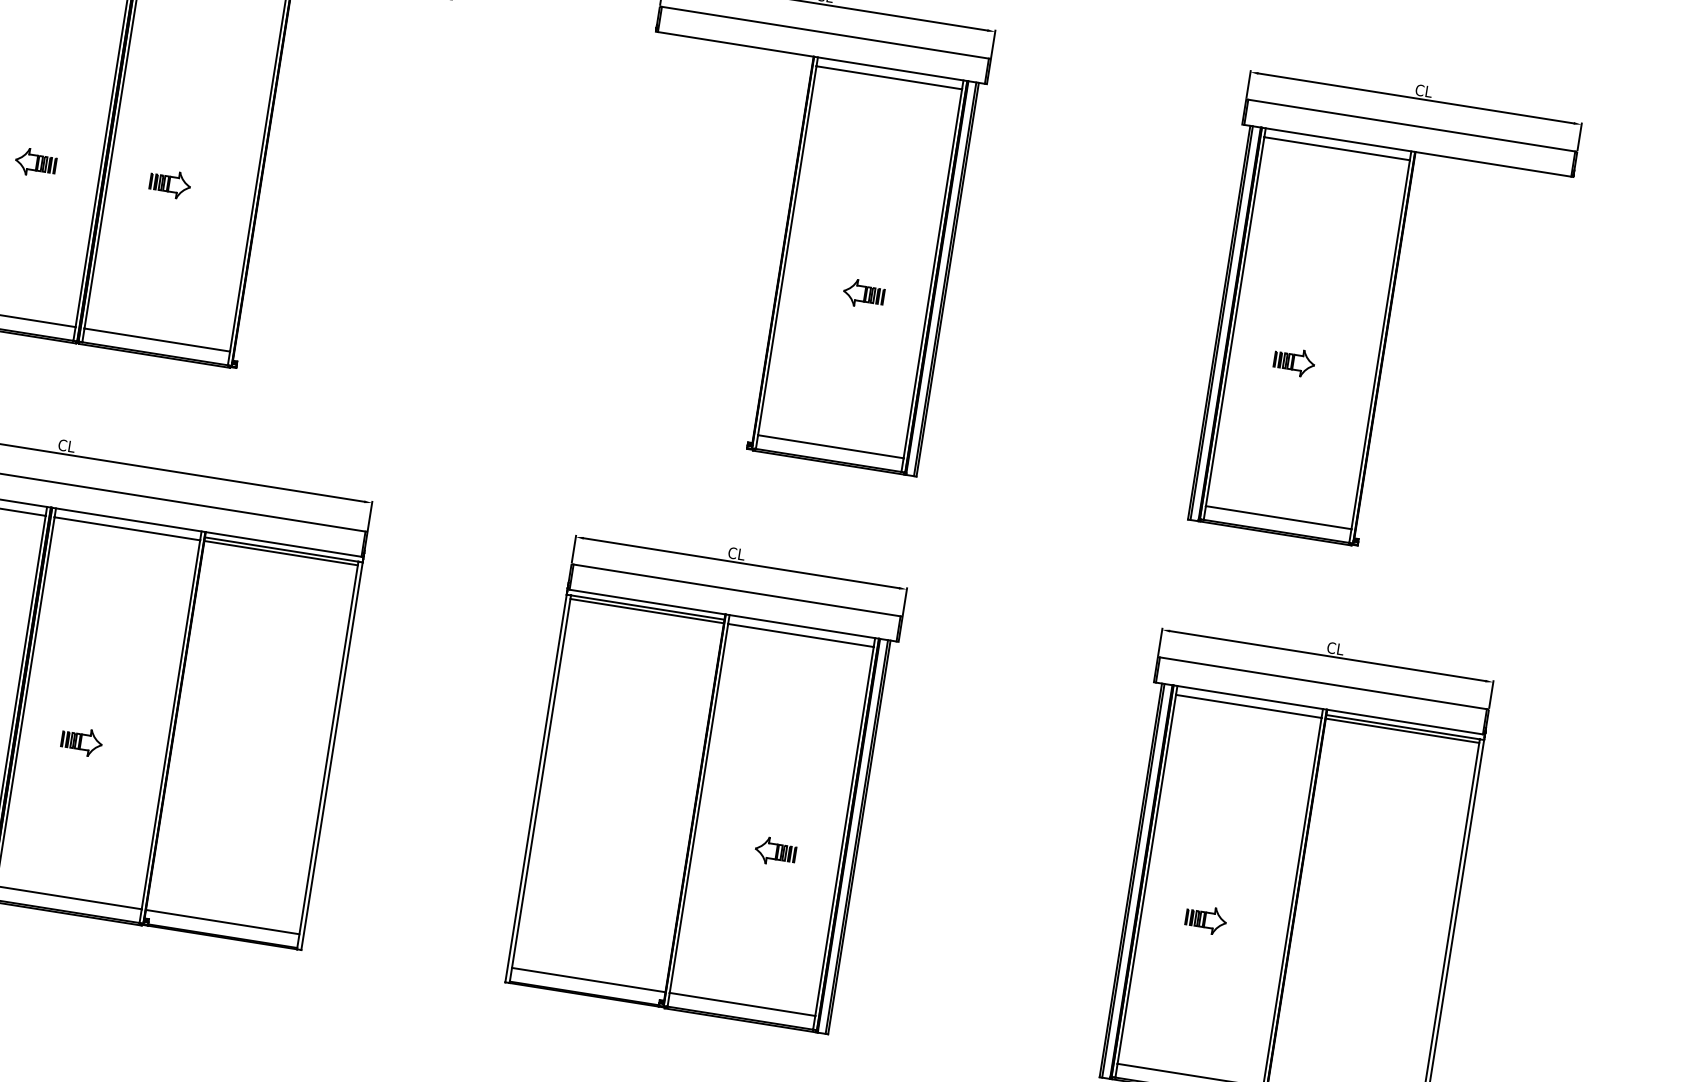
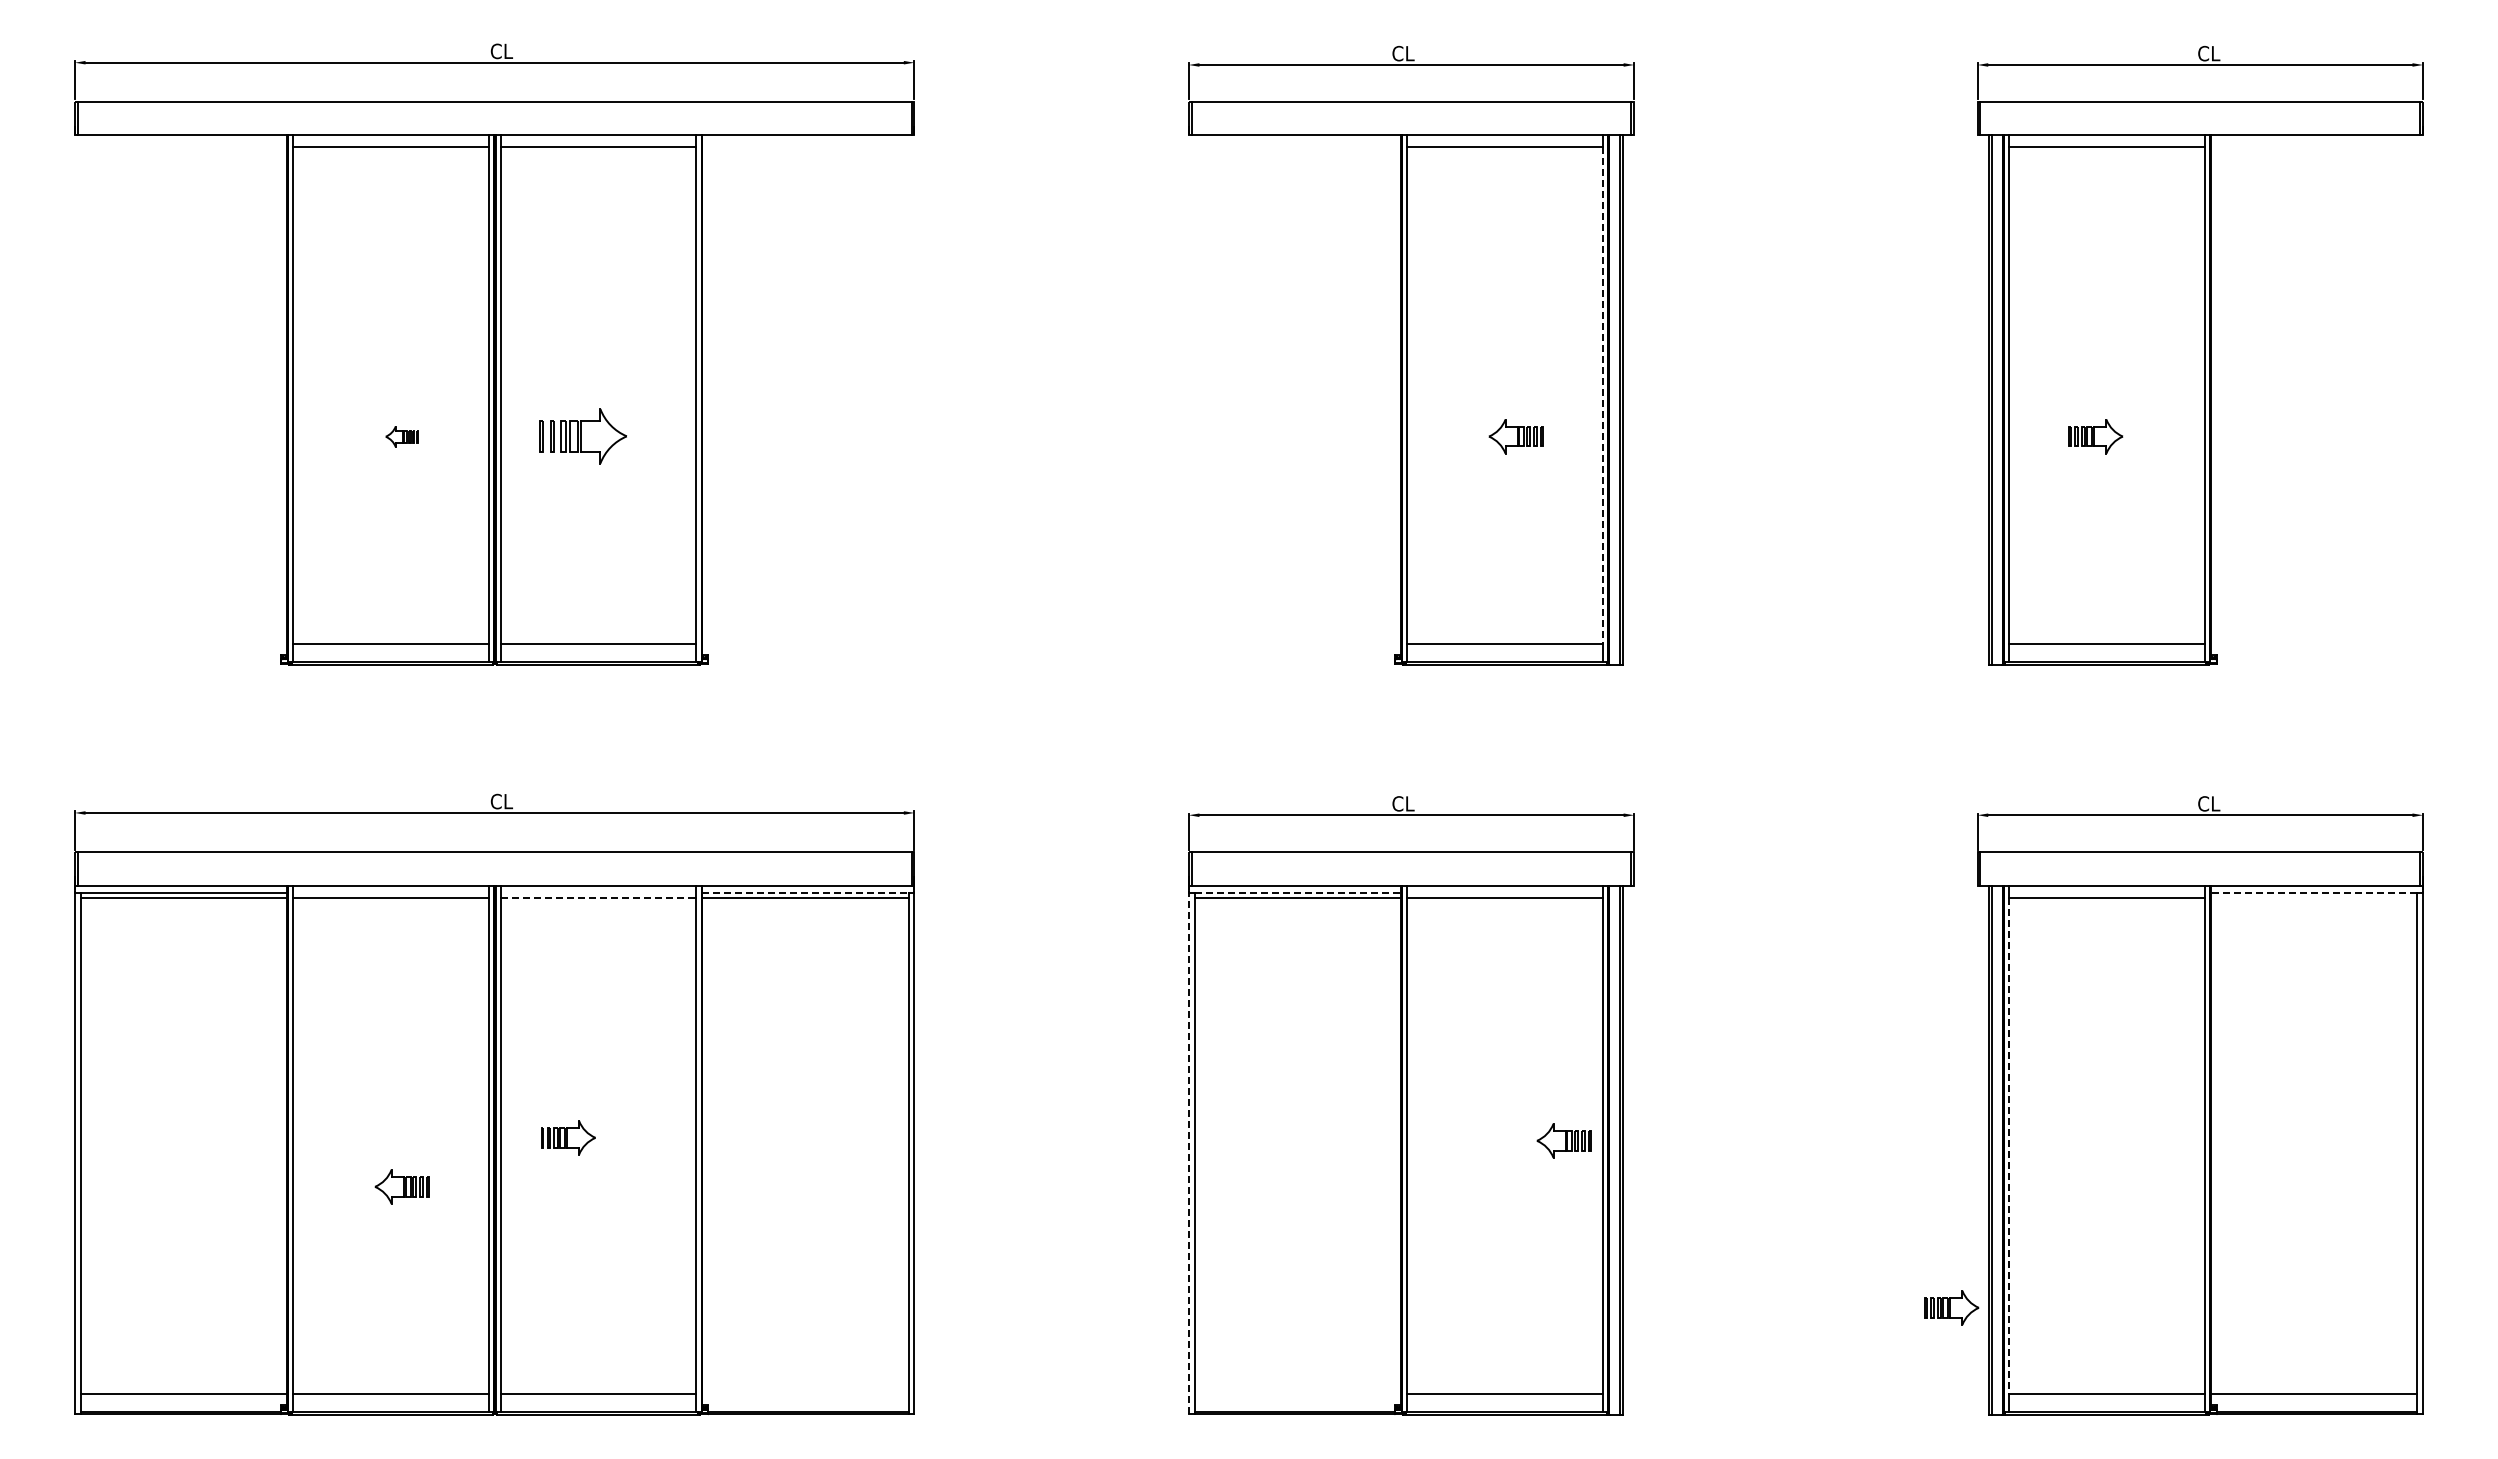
part: (35, 162) -> (401, 436), size x0.6
part: (170, 184) -> (583, 436), size x1.6
line: (932, 274) -> (1602, 396), solid -> dashed
line: (127, 528) -> (598, 897), solid -> dashed
line: (281, 549) -> (805, 892), solid -> dashed
line: (648, 607) -> (1298, 892), solid -> dashed
line: (1402, 726) -> (2313, 892), solid -> dashed
line: (1402, 730) -> (2313, 897), removed
part: (82, 741) -> (568, 1137), moved
line: (535, 788) -> (1188, 1153), solid -> dashed
part: (774, 851) -> (1563, 1140), moved
line: (1146, 879) -> (2009, 1146), solid -> dashed
part: (1206, 919) -> (1951, 1307), moved
line: (222, 922) -> (805, 1394), removed
line: (588, 980) -> (1297, 1394), removed

